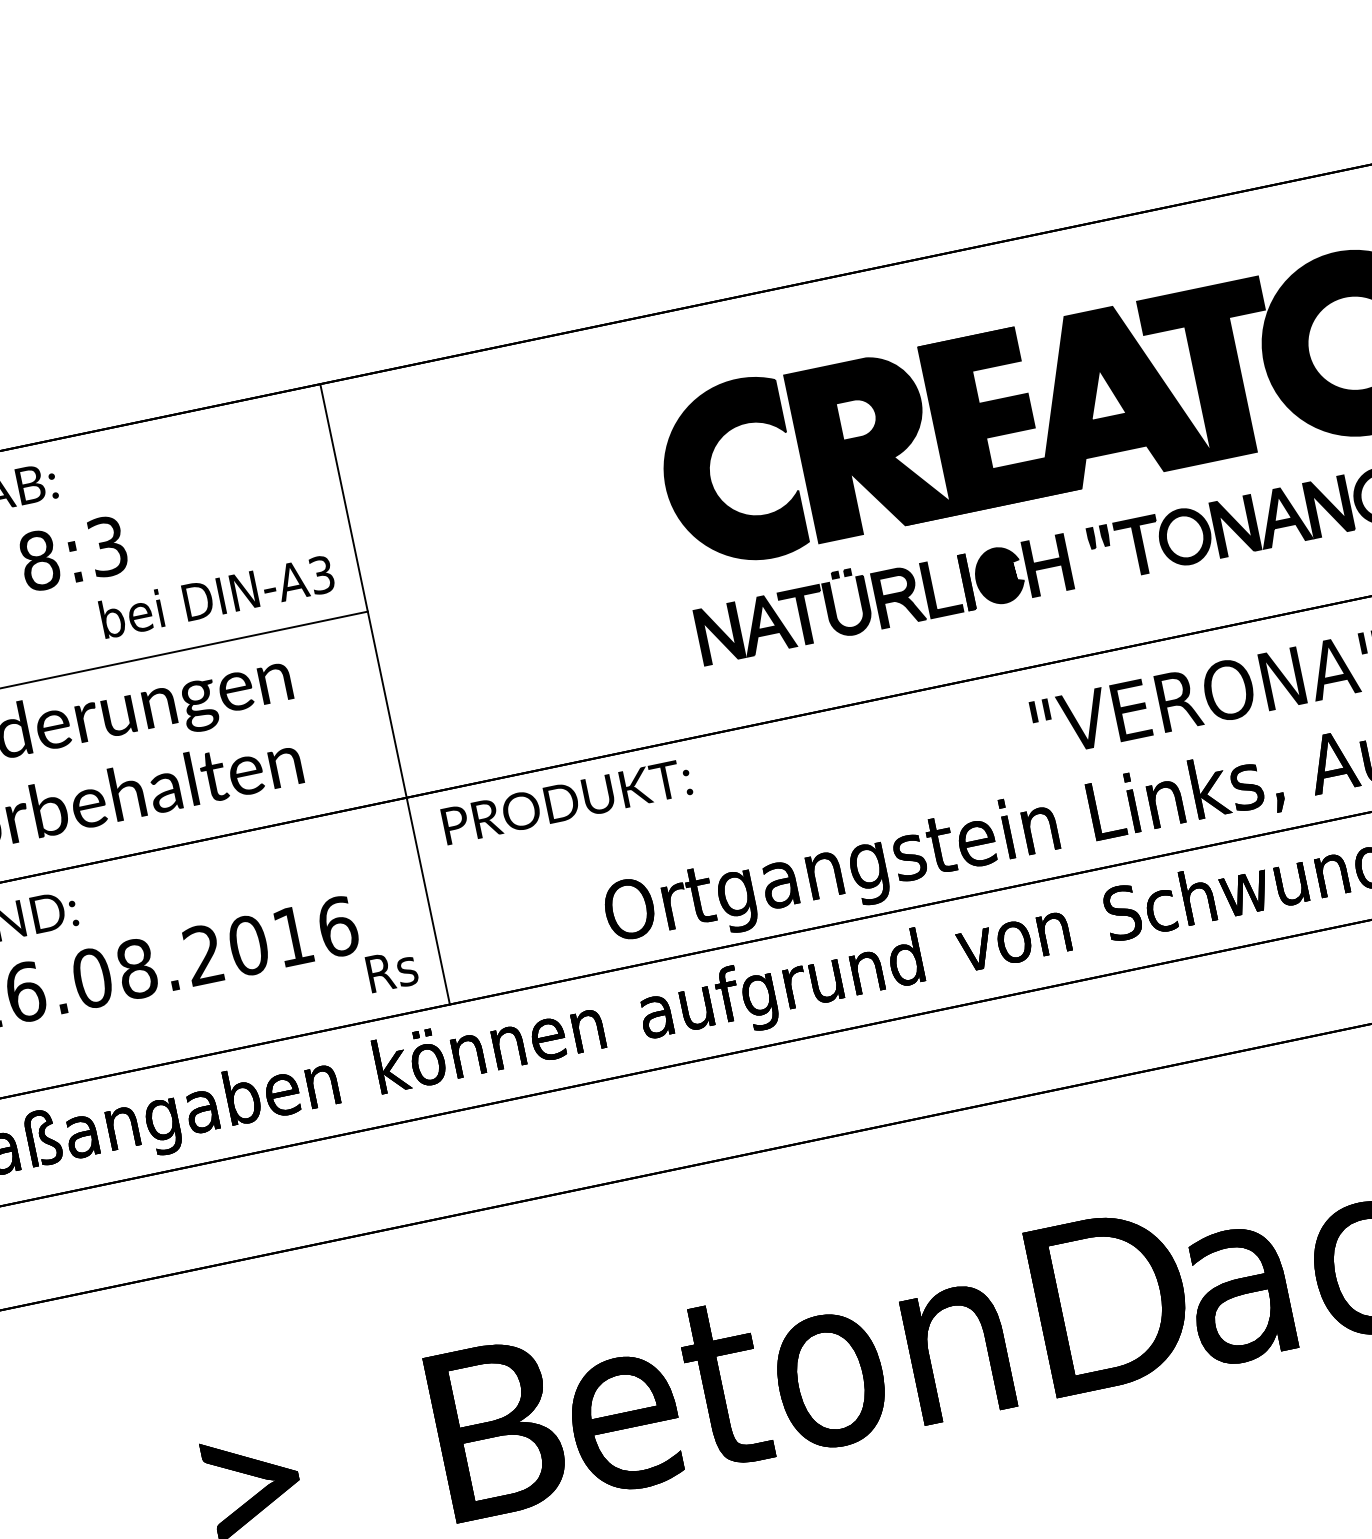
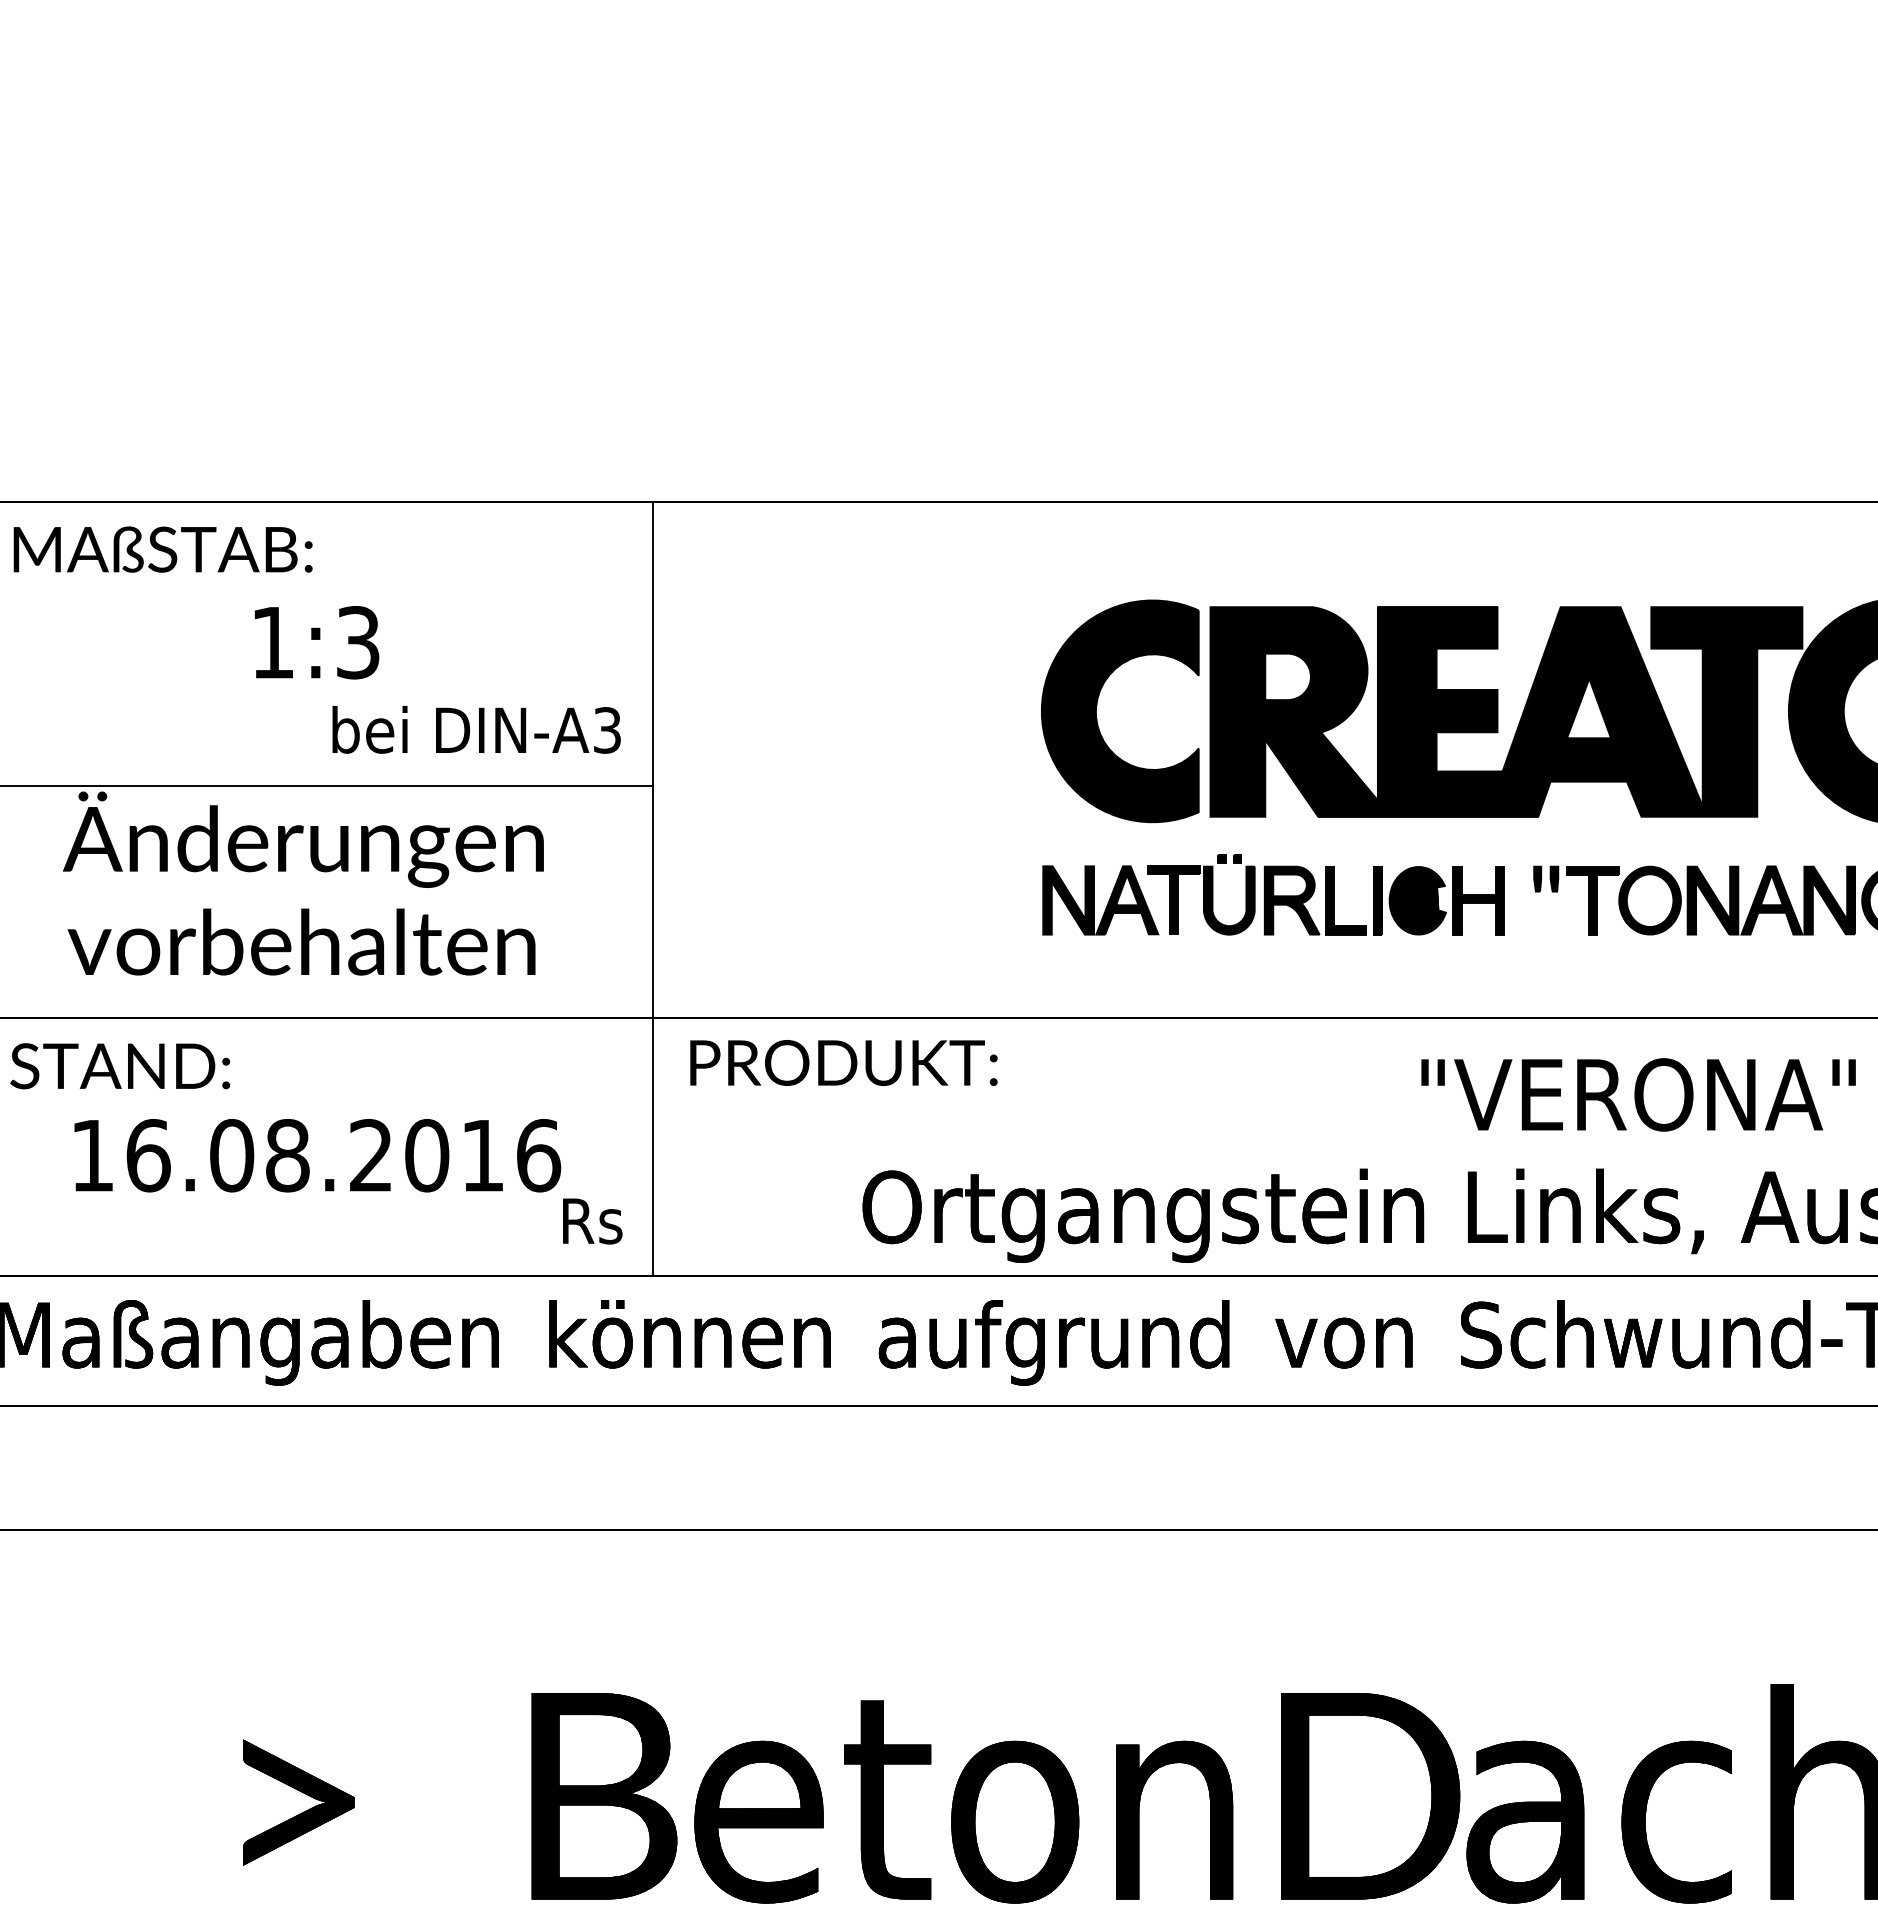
text: (39, 560) -> (272, 642), 8:3 -> 1:3

